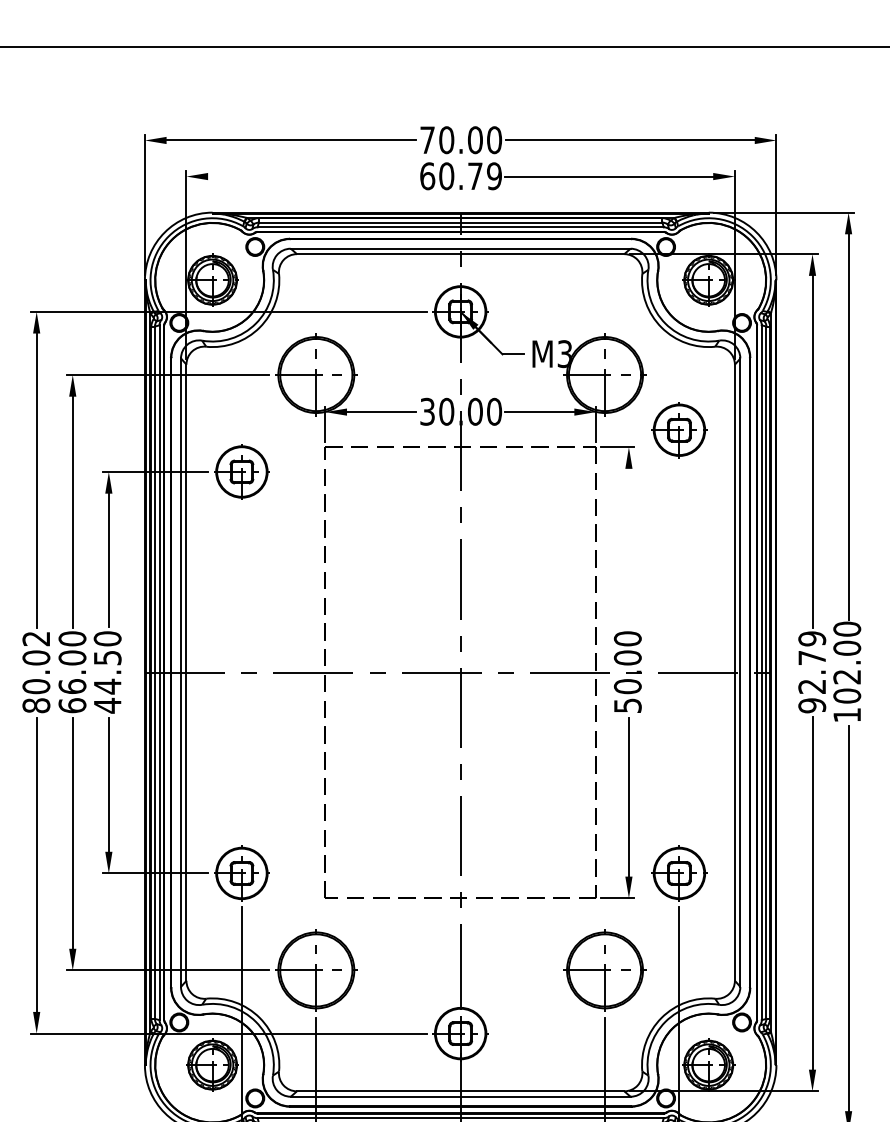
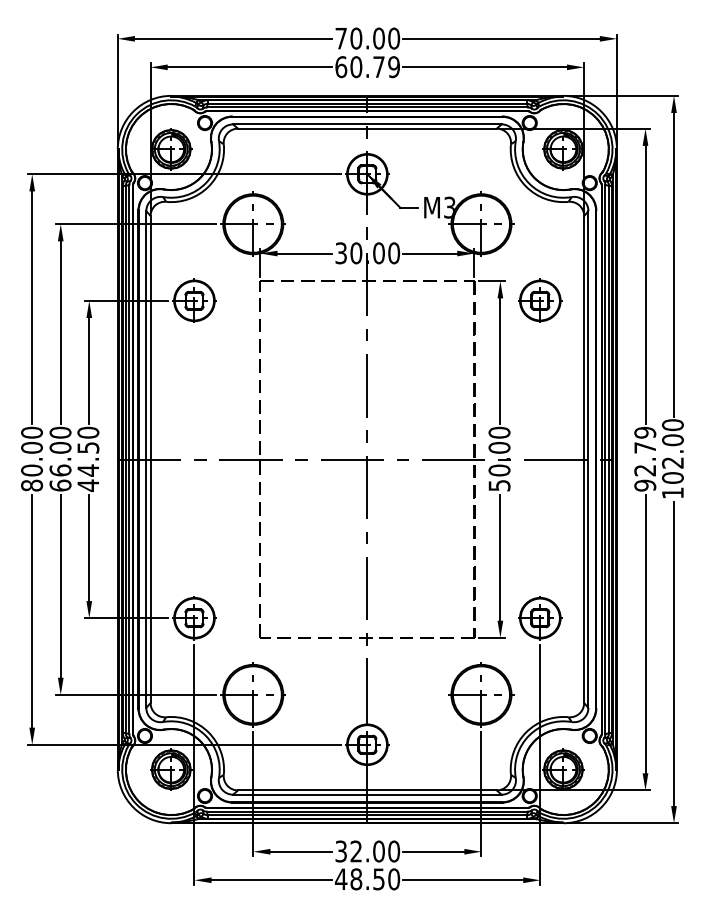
line: (311, 176) -> (249, 67), added
part: (679, 429) -> (540, 300), moved
line: (629, 547) -> (500, 360), added
text: (35, 638) -> (31, 432), 80.02 -> 80.00

